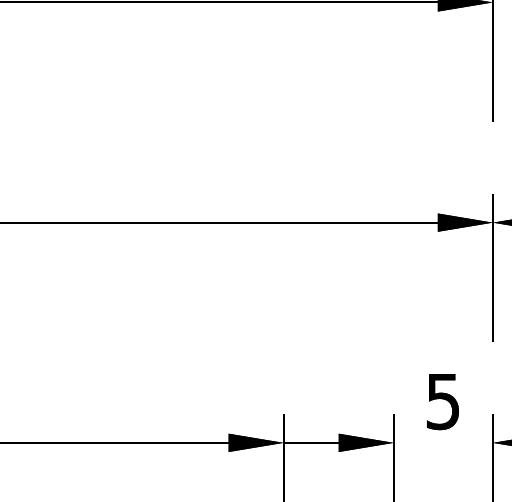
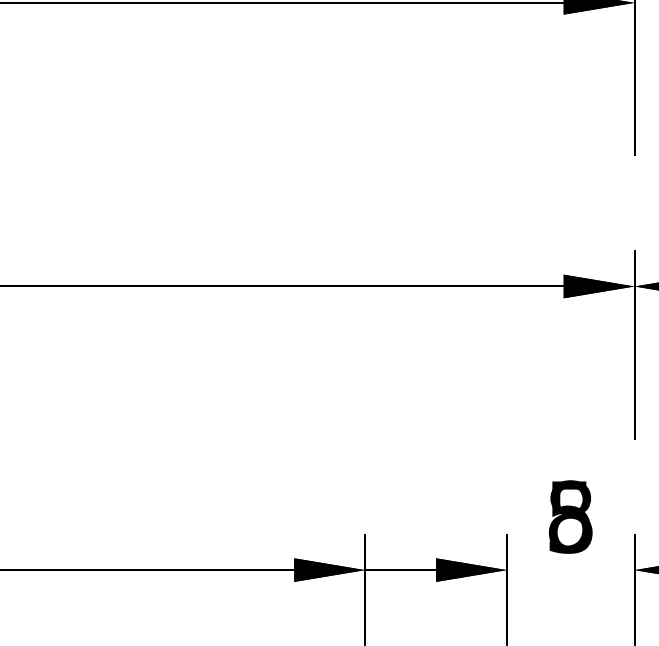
text: (443, 401) -> (570, 516), 5 -> 8

